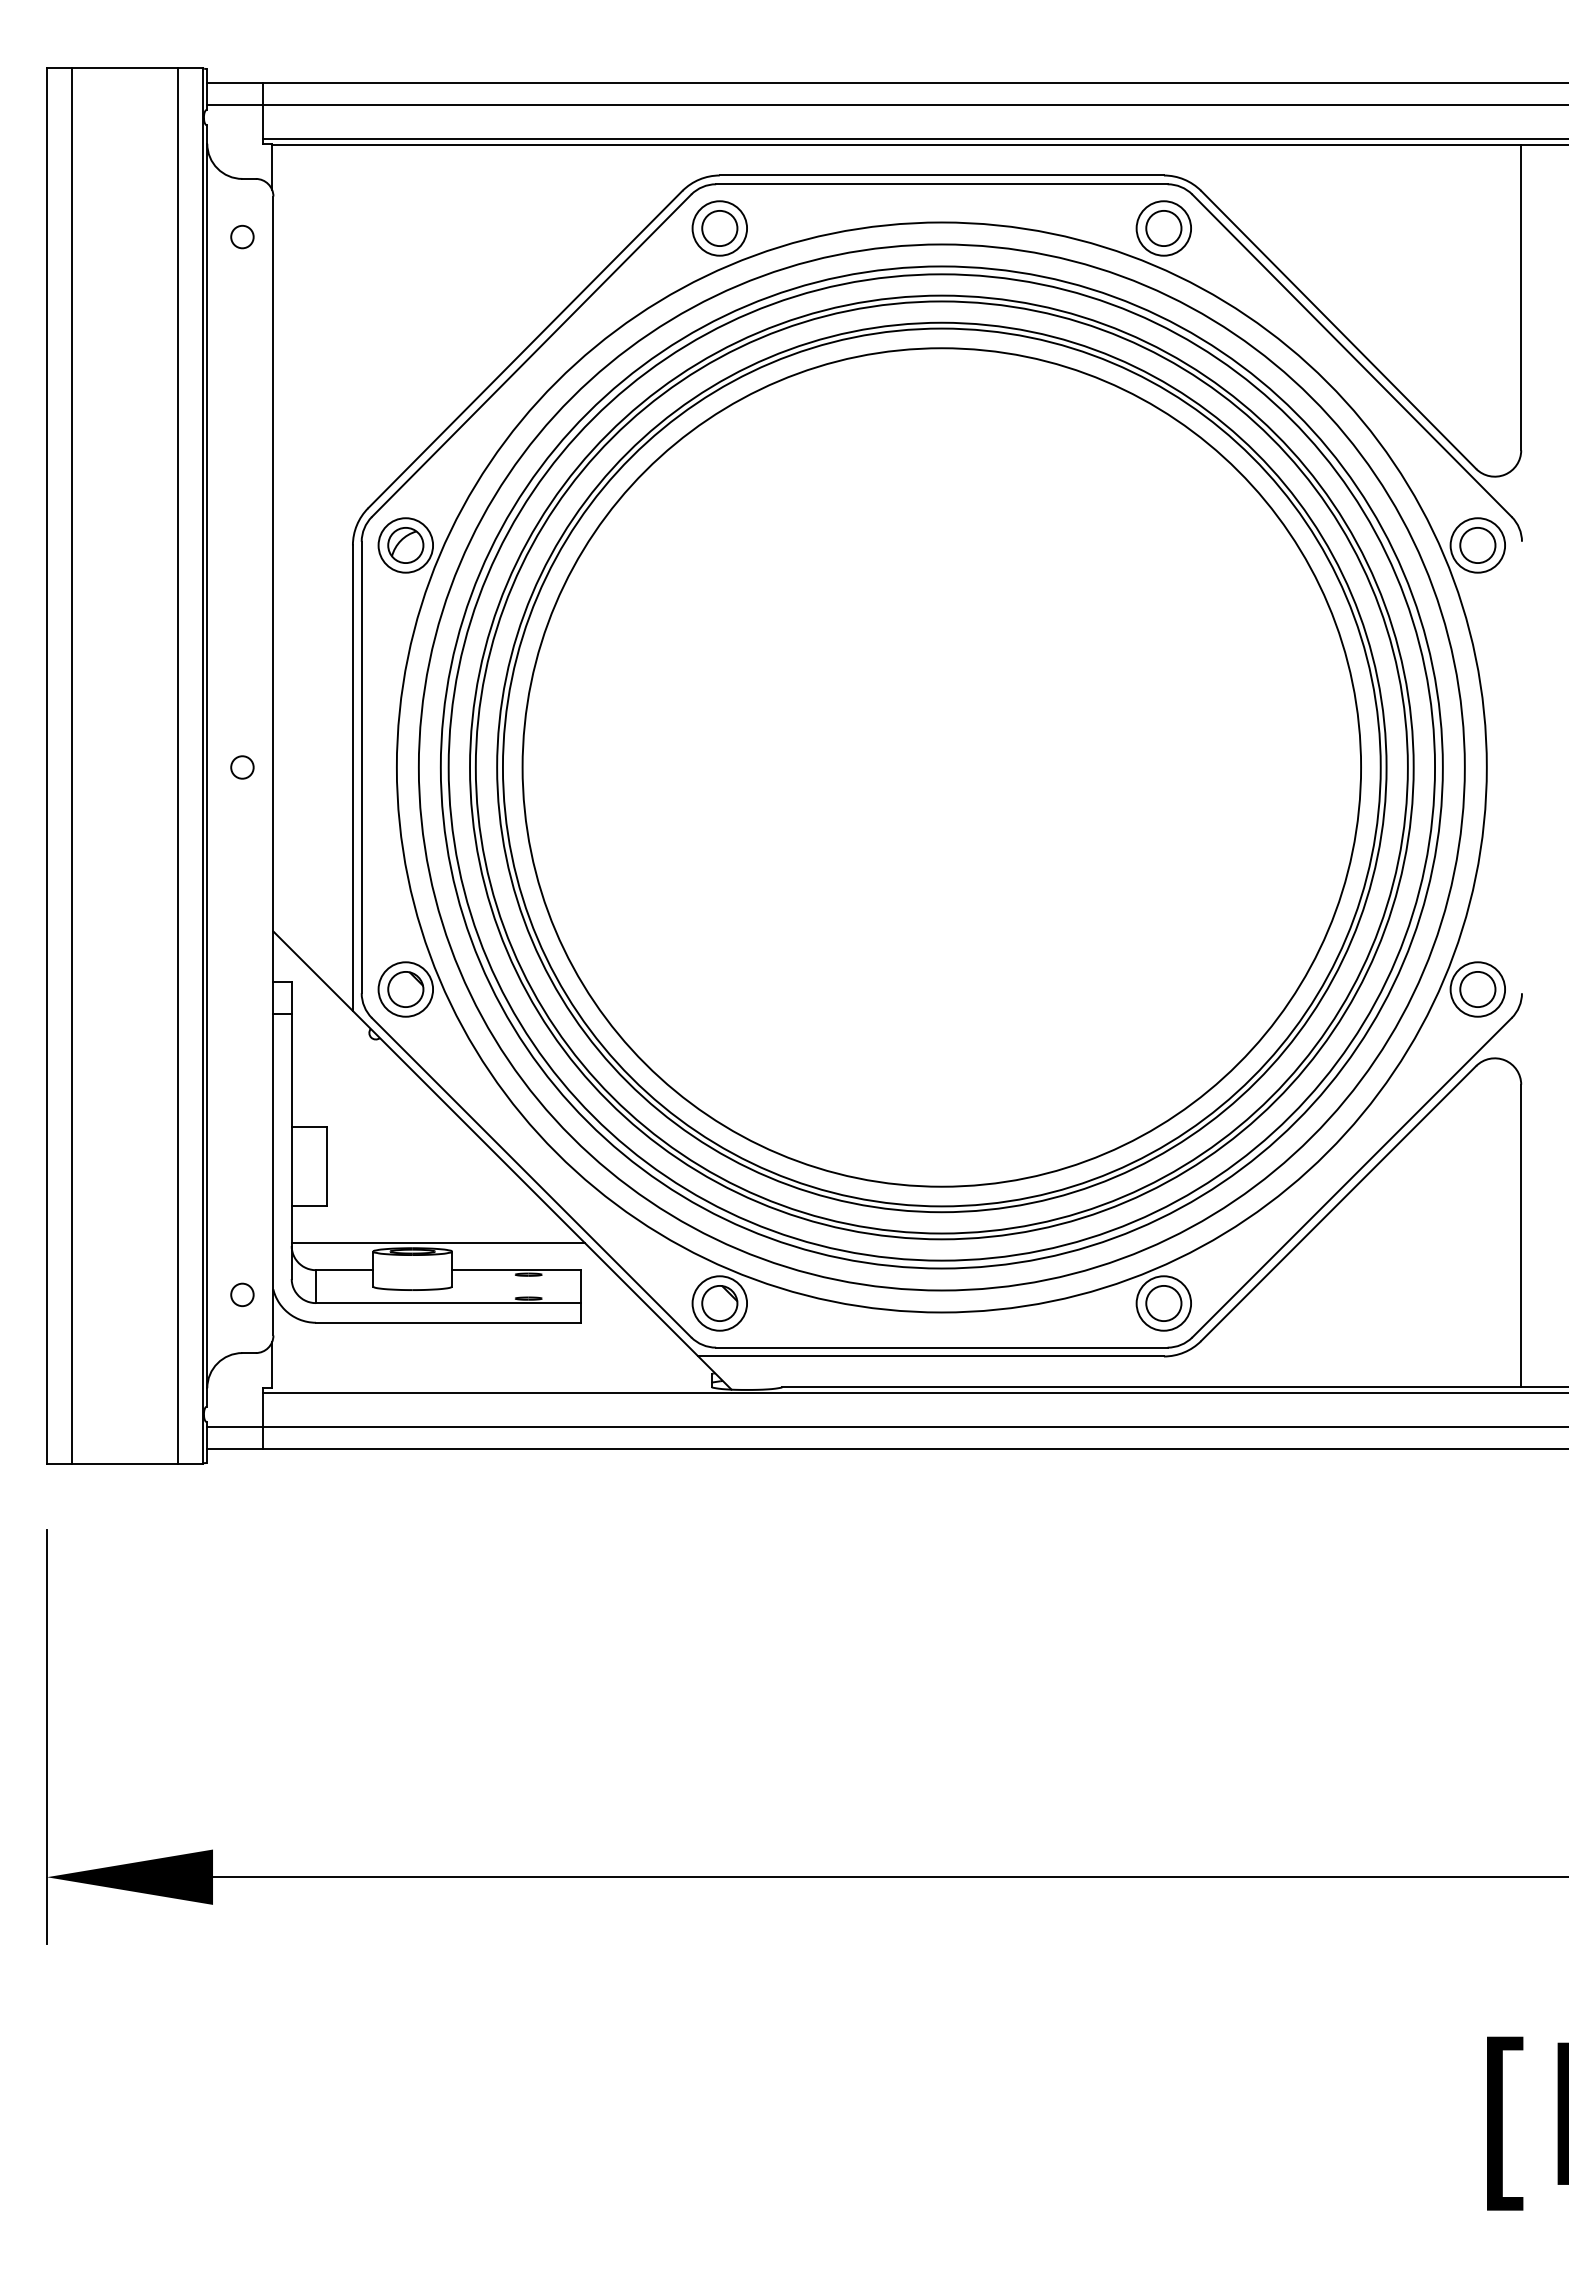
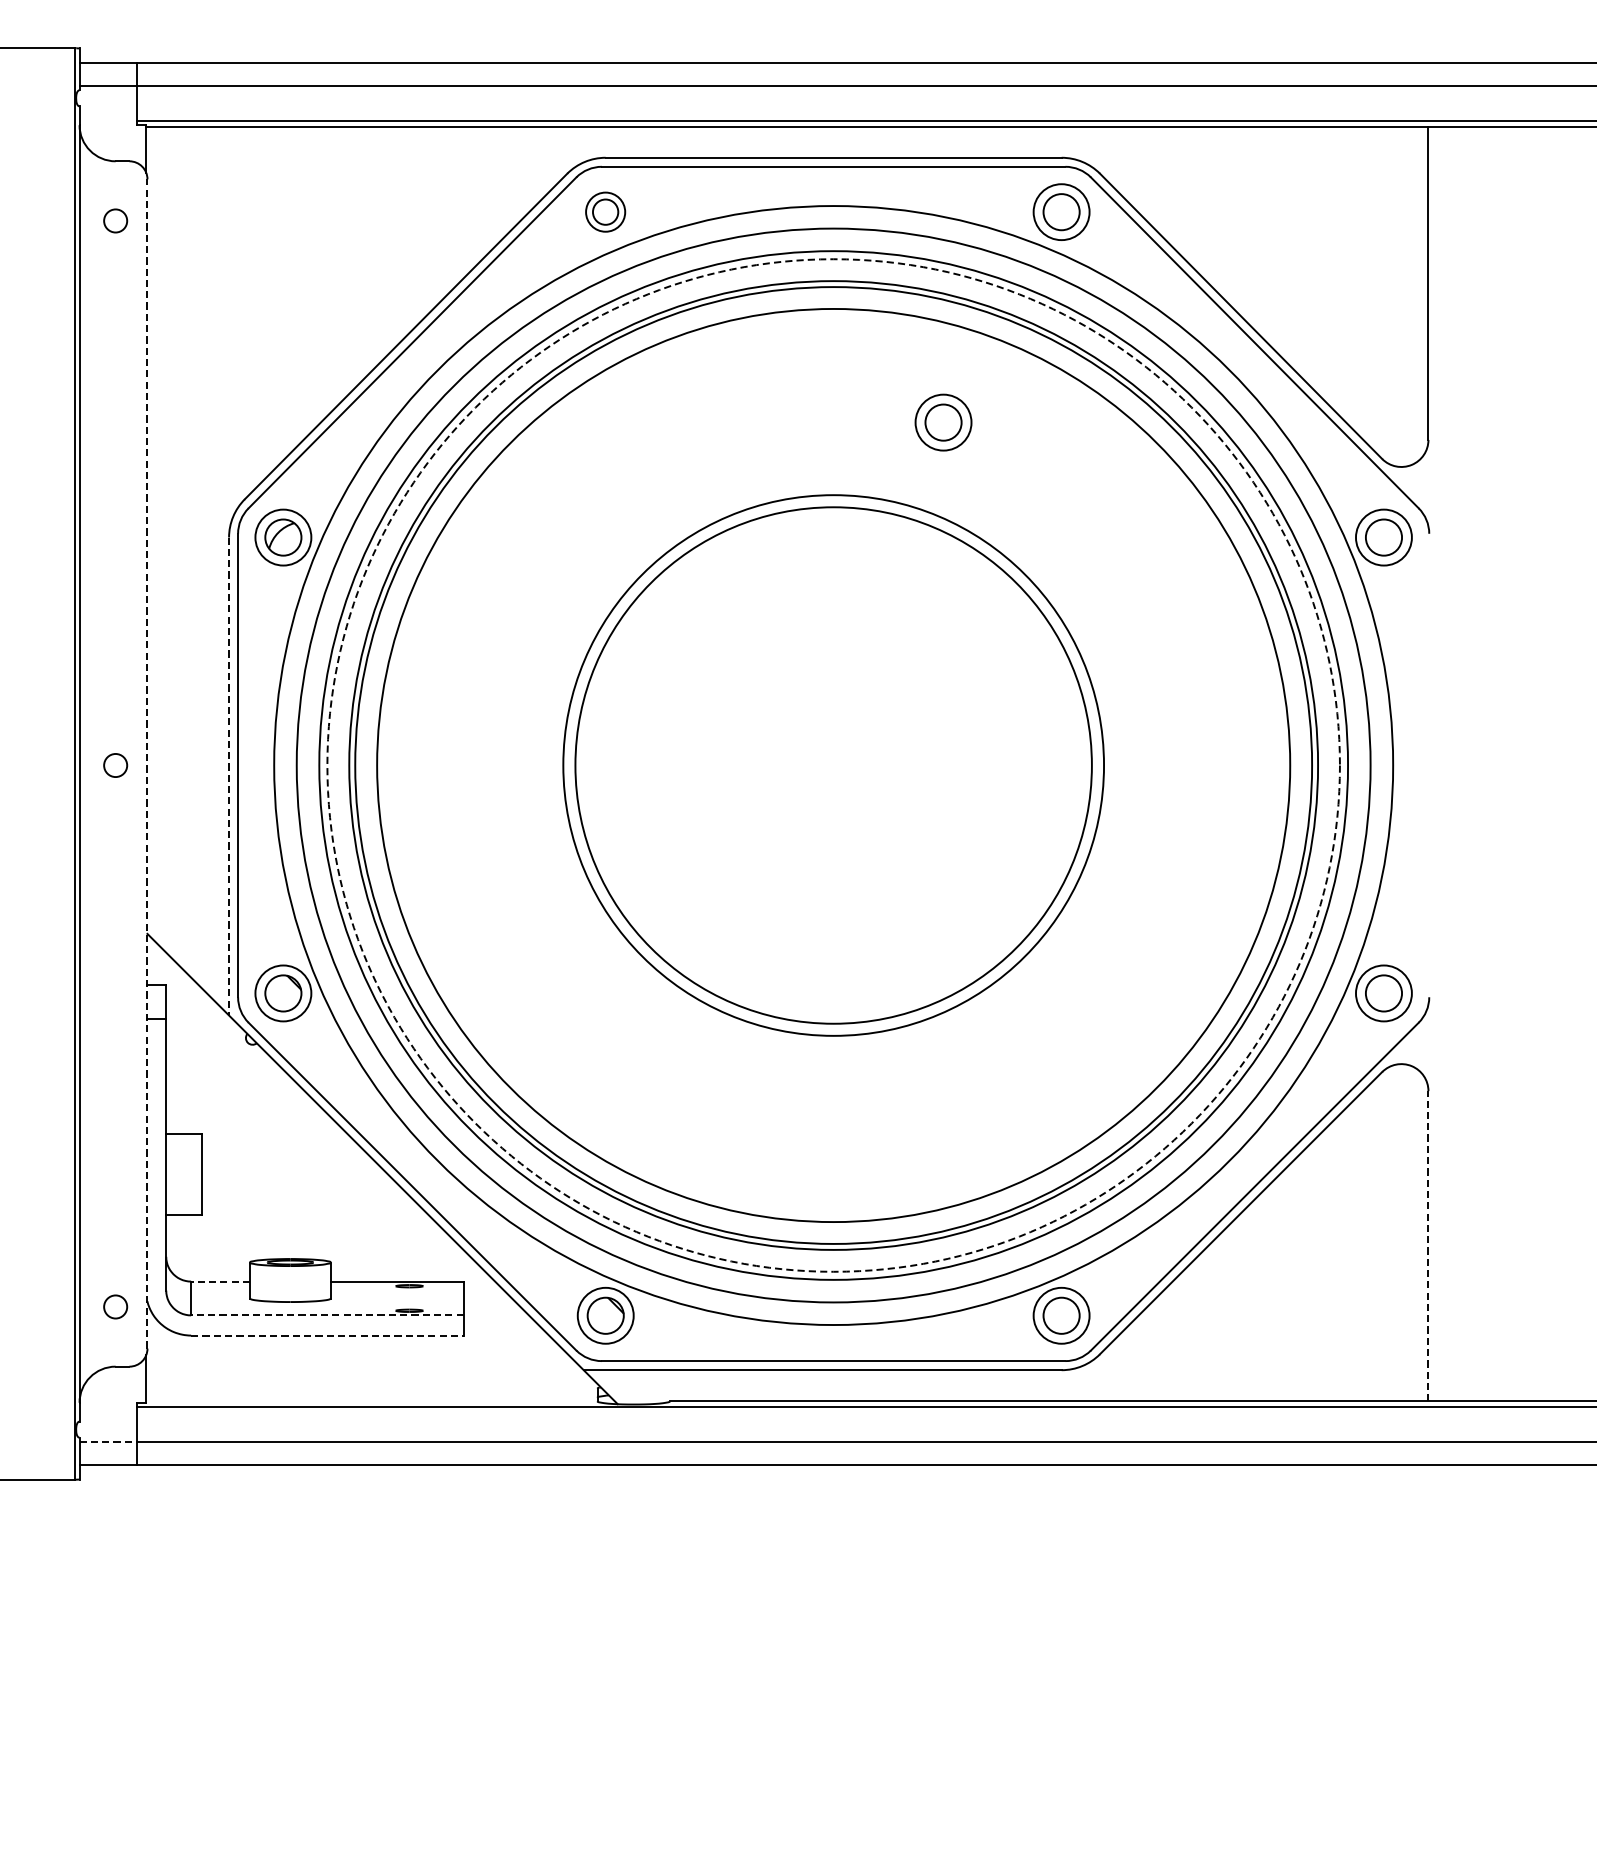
part: (719, 228) -> (605, 212), size x0.7
part: (1048, 433) -> (943, 422), added
line: (177, 765) -> (48, 763), removed
line: (273, 765) -> (147, 763), solid -> dashed
circle: (941, 767) -> (833, 765), size x0.6
circle: (941, 767) -> (833, 765), size x0.6
circle: (941, 767) -> (833, 765), solid -> dashed
line: (352, 778) -> (228, 776), solid -> dashed
line: (1521, 1235) -> (1428, 1245), solid -> dashed
line: (438, 1243) -> (316, 1254), removed
line: (344, 1270) -> (220, 1281), solid -> dashed
line: (448, 1303) -> (327, 1315), solid -> dashed
line: (448, 1322) -> (327, 1335), solid -> dashed
line: (235, 1426) -> (108, 1442), solid -> dashed

